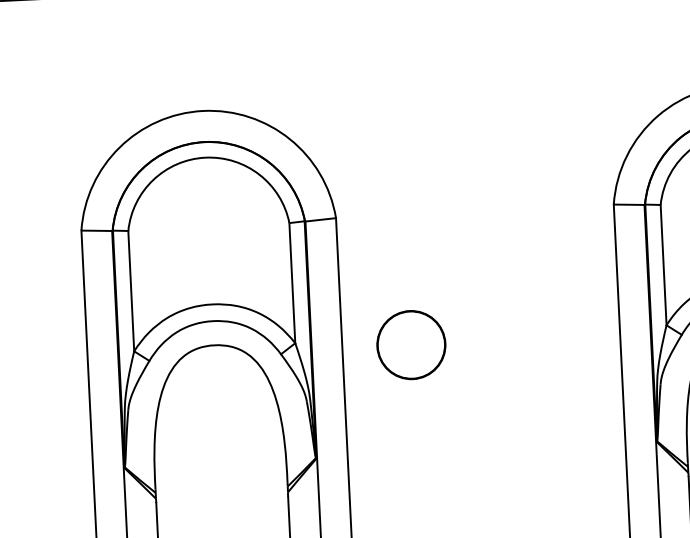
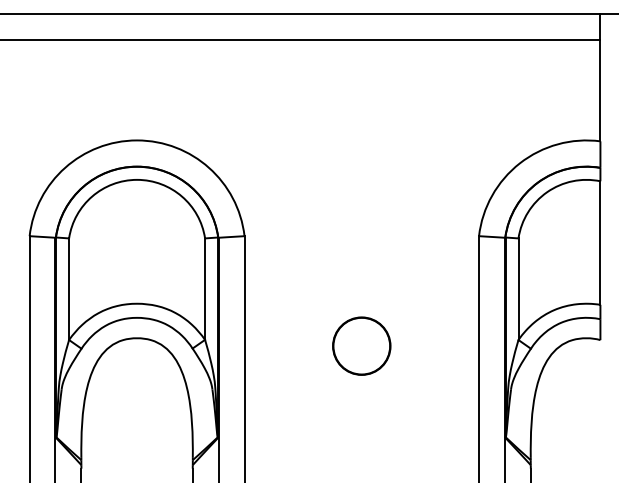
circle: (411, 344) -> (361, 345), moved

